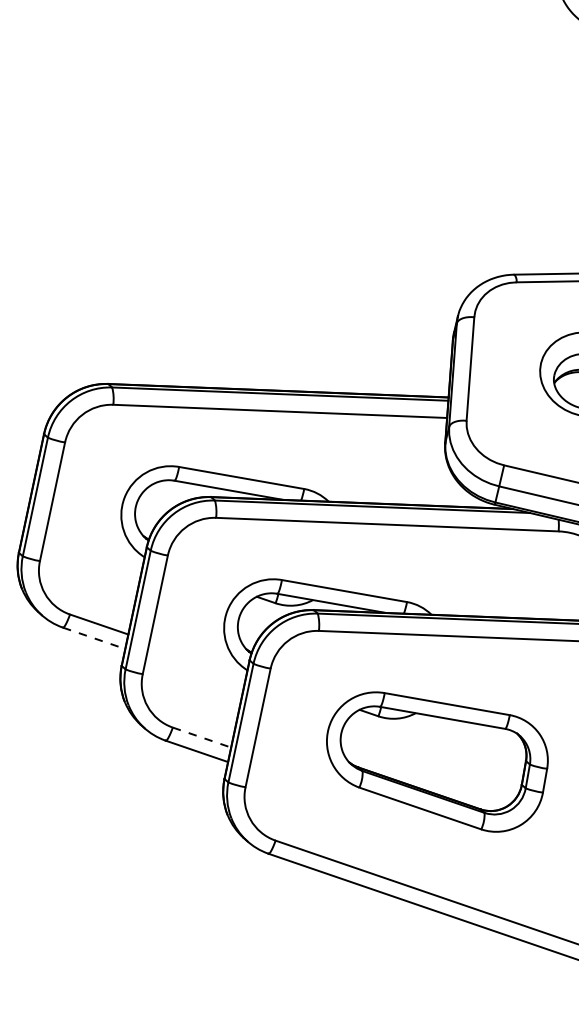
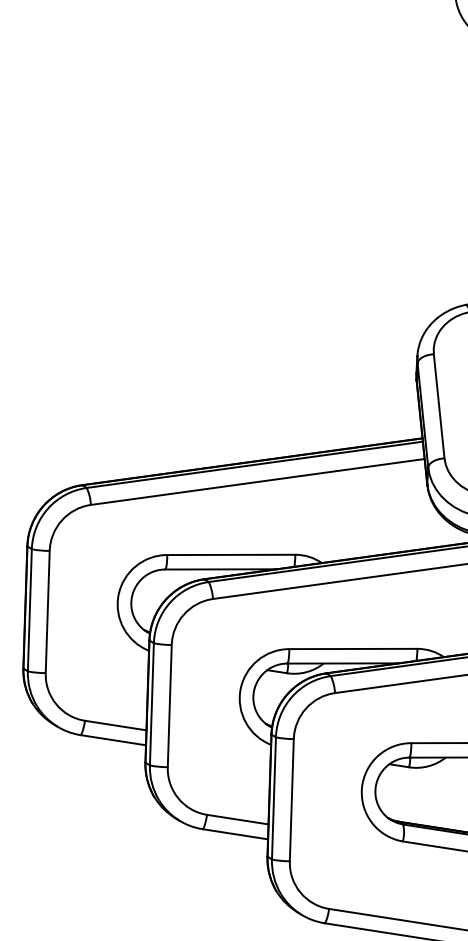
line: (94, 638) -> (113, 740), dashed -> solid
line: (201, 737) -> (237, 819), dashed -> solid

